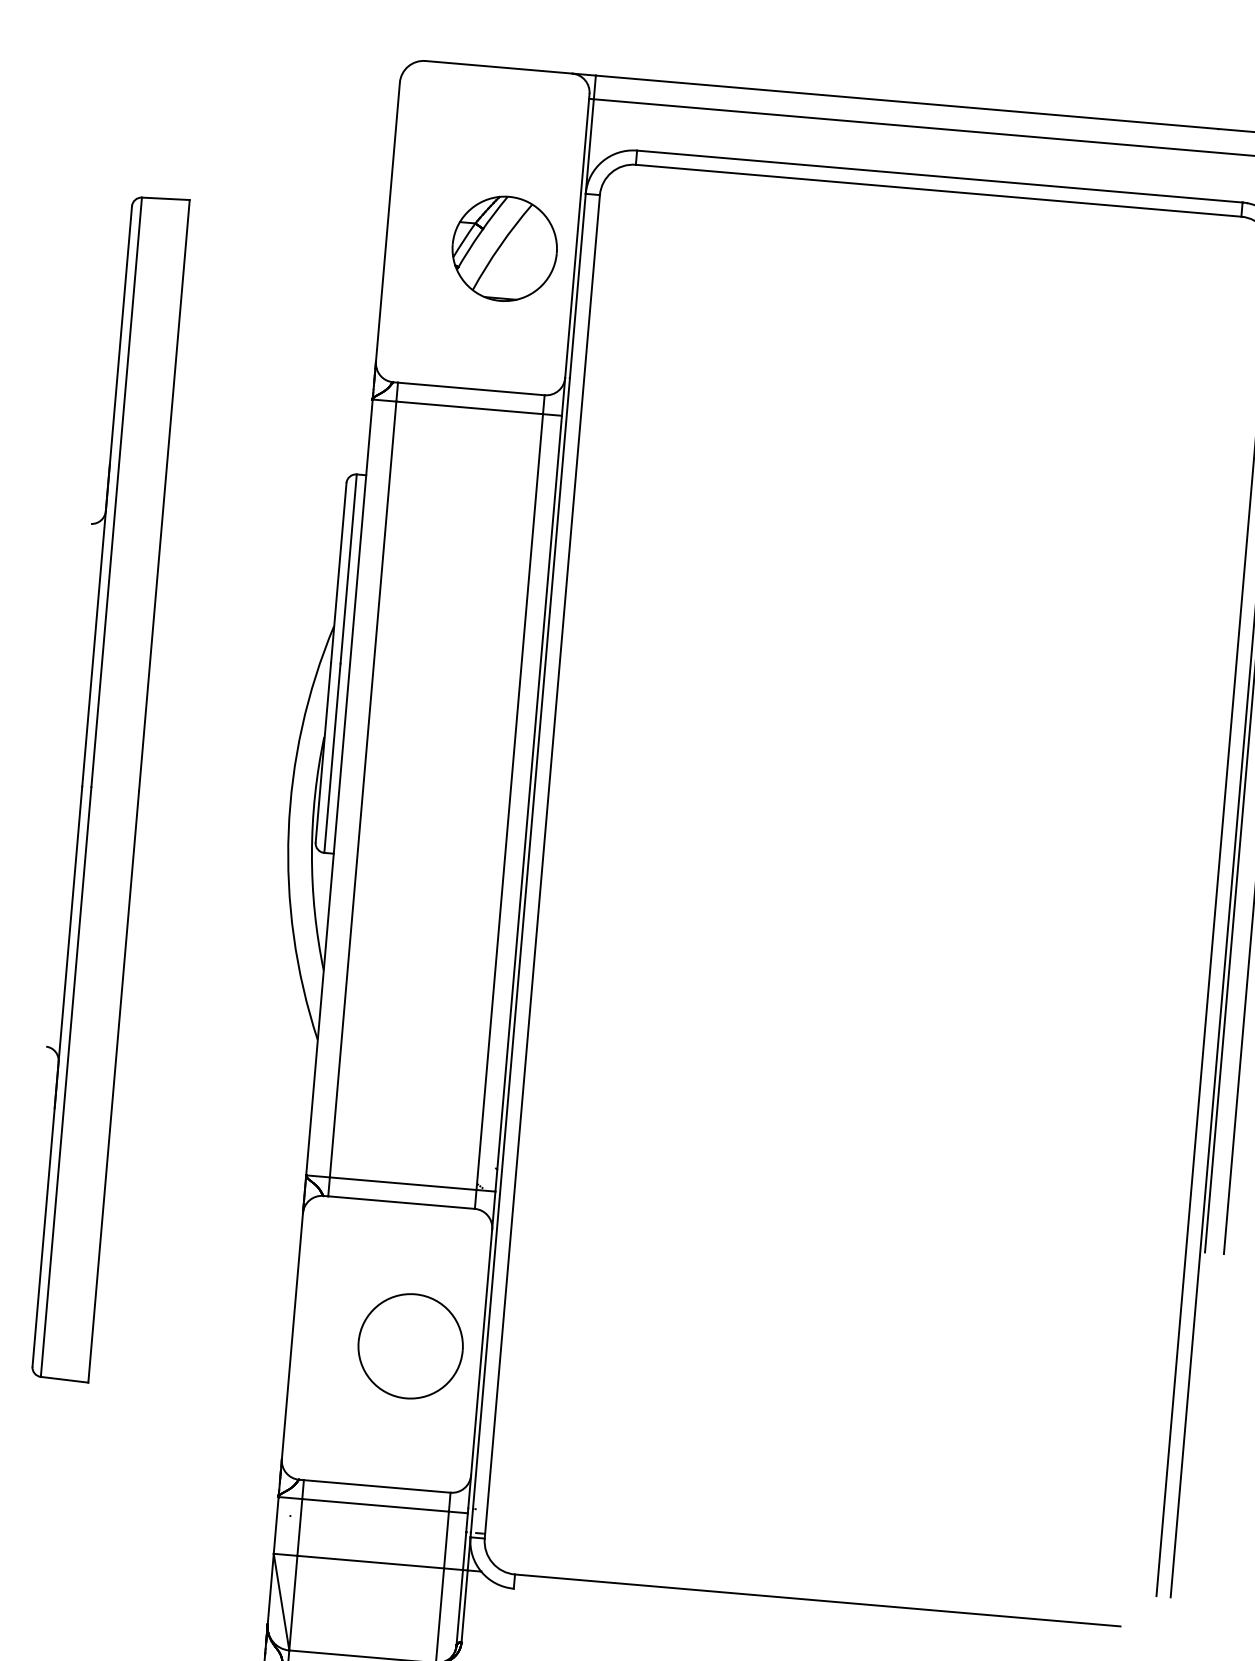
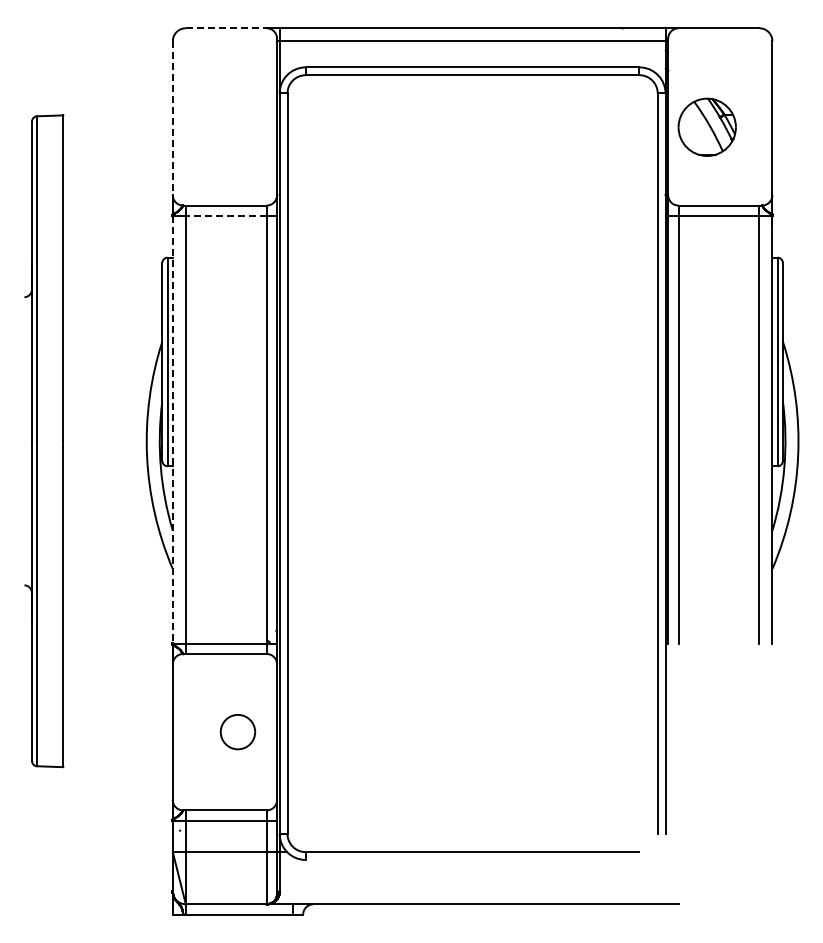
line: (499, 67) -> (226, 28), solid -> dashed
line: (387, 222) -> (172, 118), solid -> dashed
part: (504, 247) -> (237, 126), removed
line: (468, 408) -> (225, 216), solid -> dashed
line: (338, 786) -> (172, 429), solid -> dashed
part: (409, 1344) -> (237, 731), size x0.6

